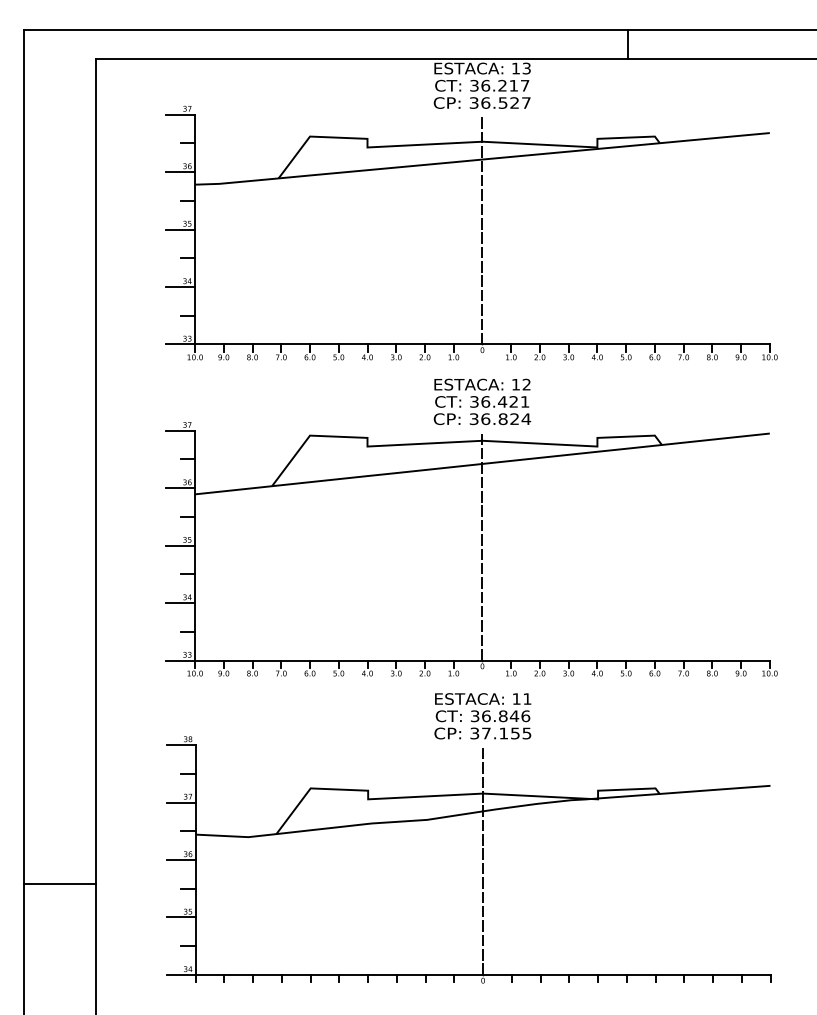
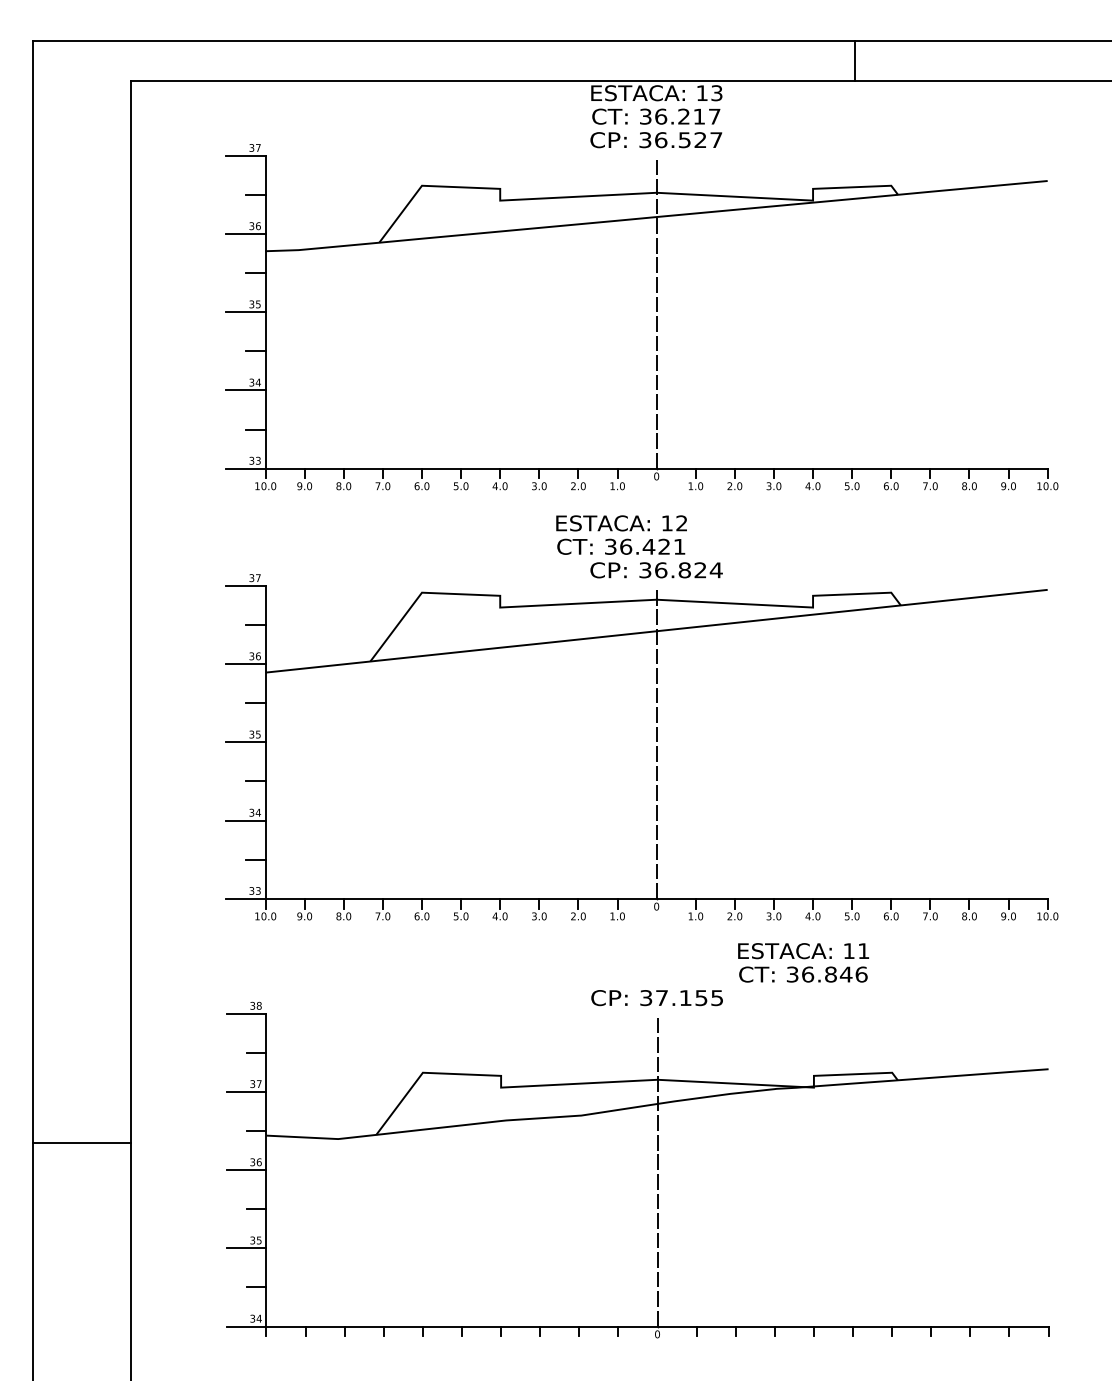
text: (482, 392) -> (621, 534), moved
text: (483, 707) -> (803, 962), moved
line: (60, 883) -> (82, 1142), moved

